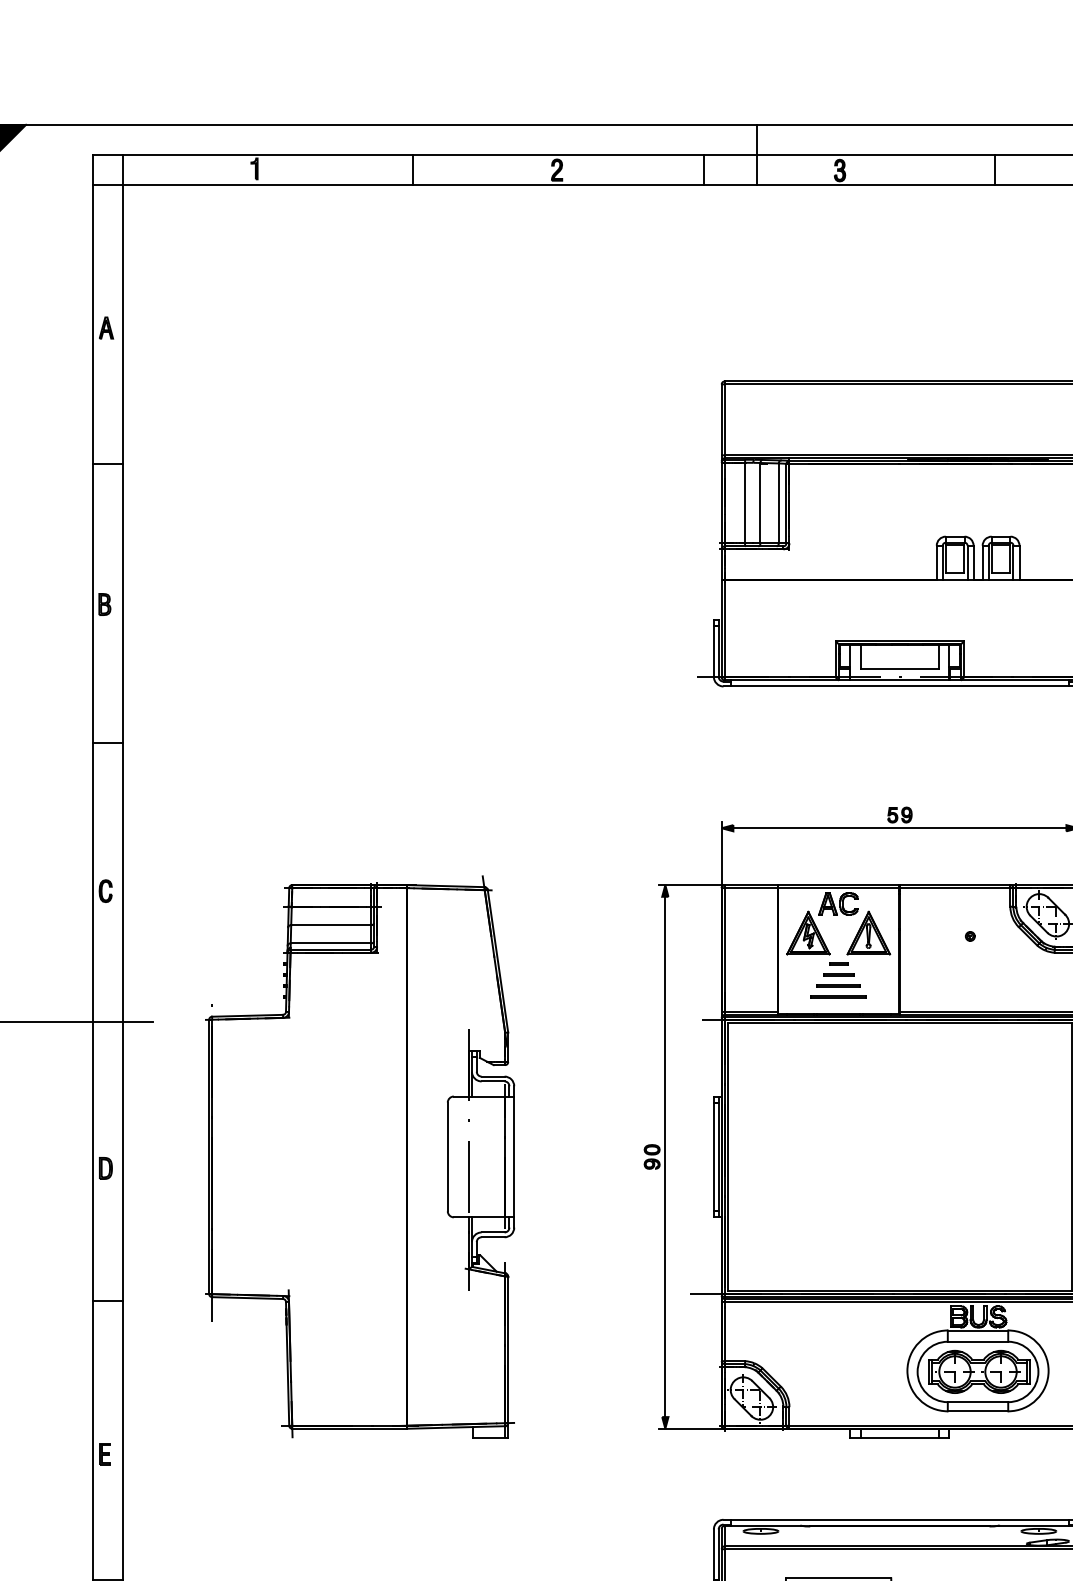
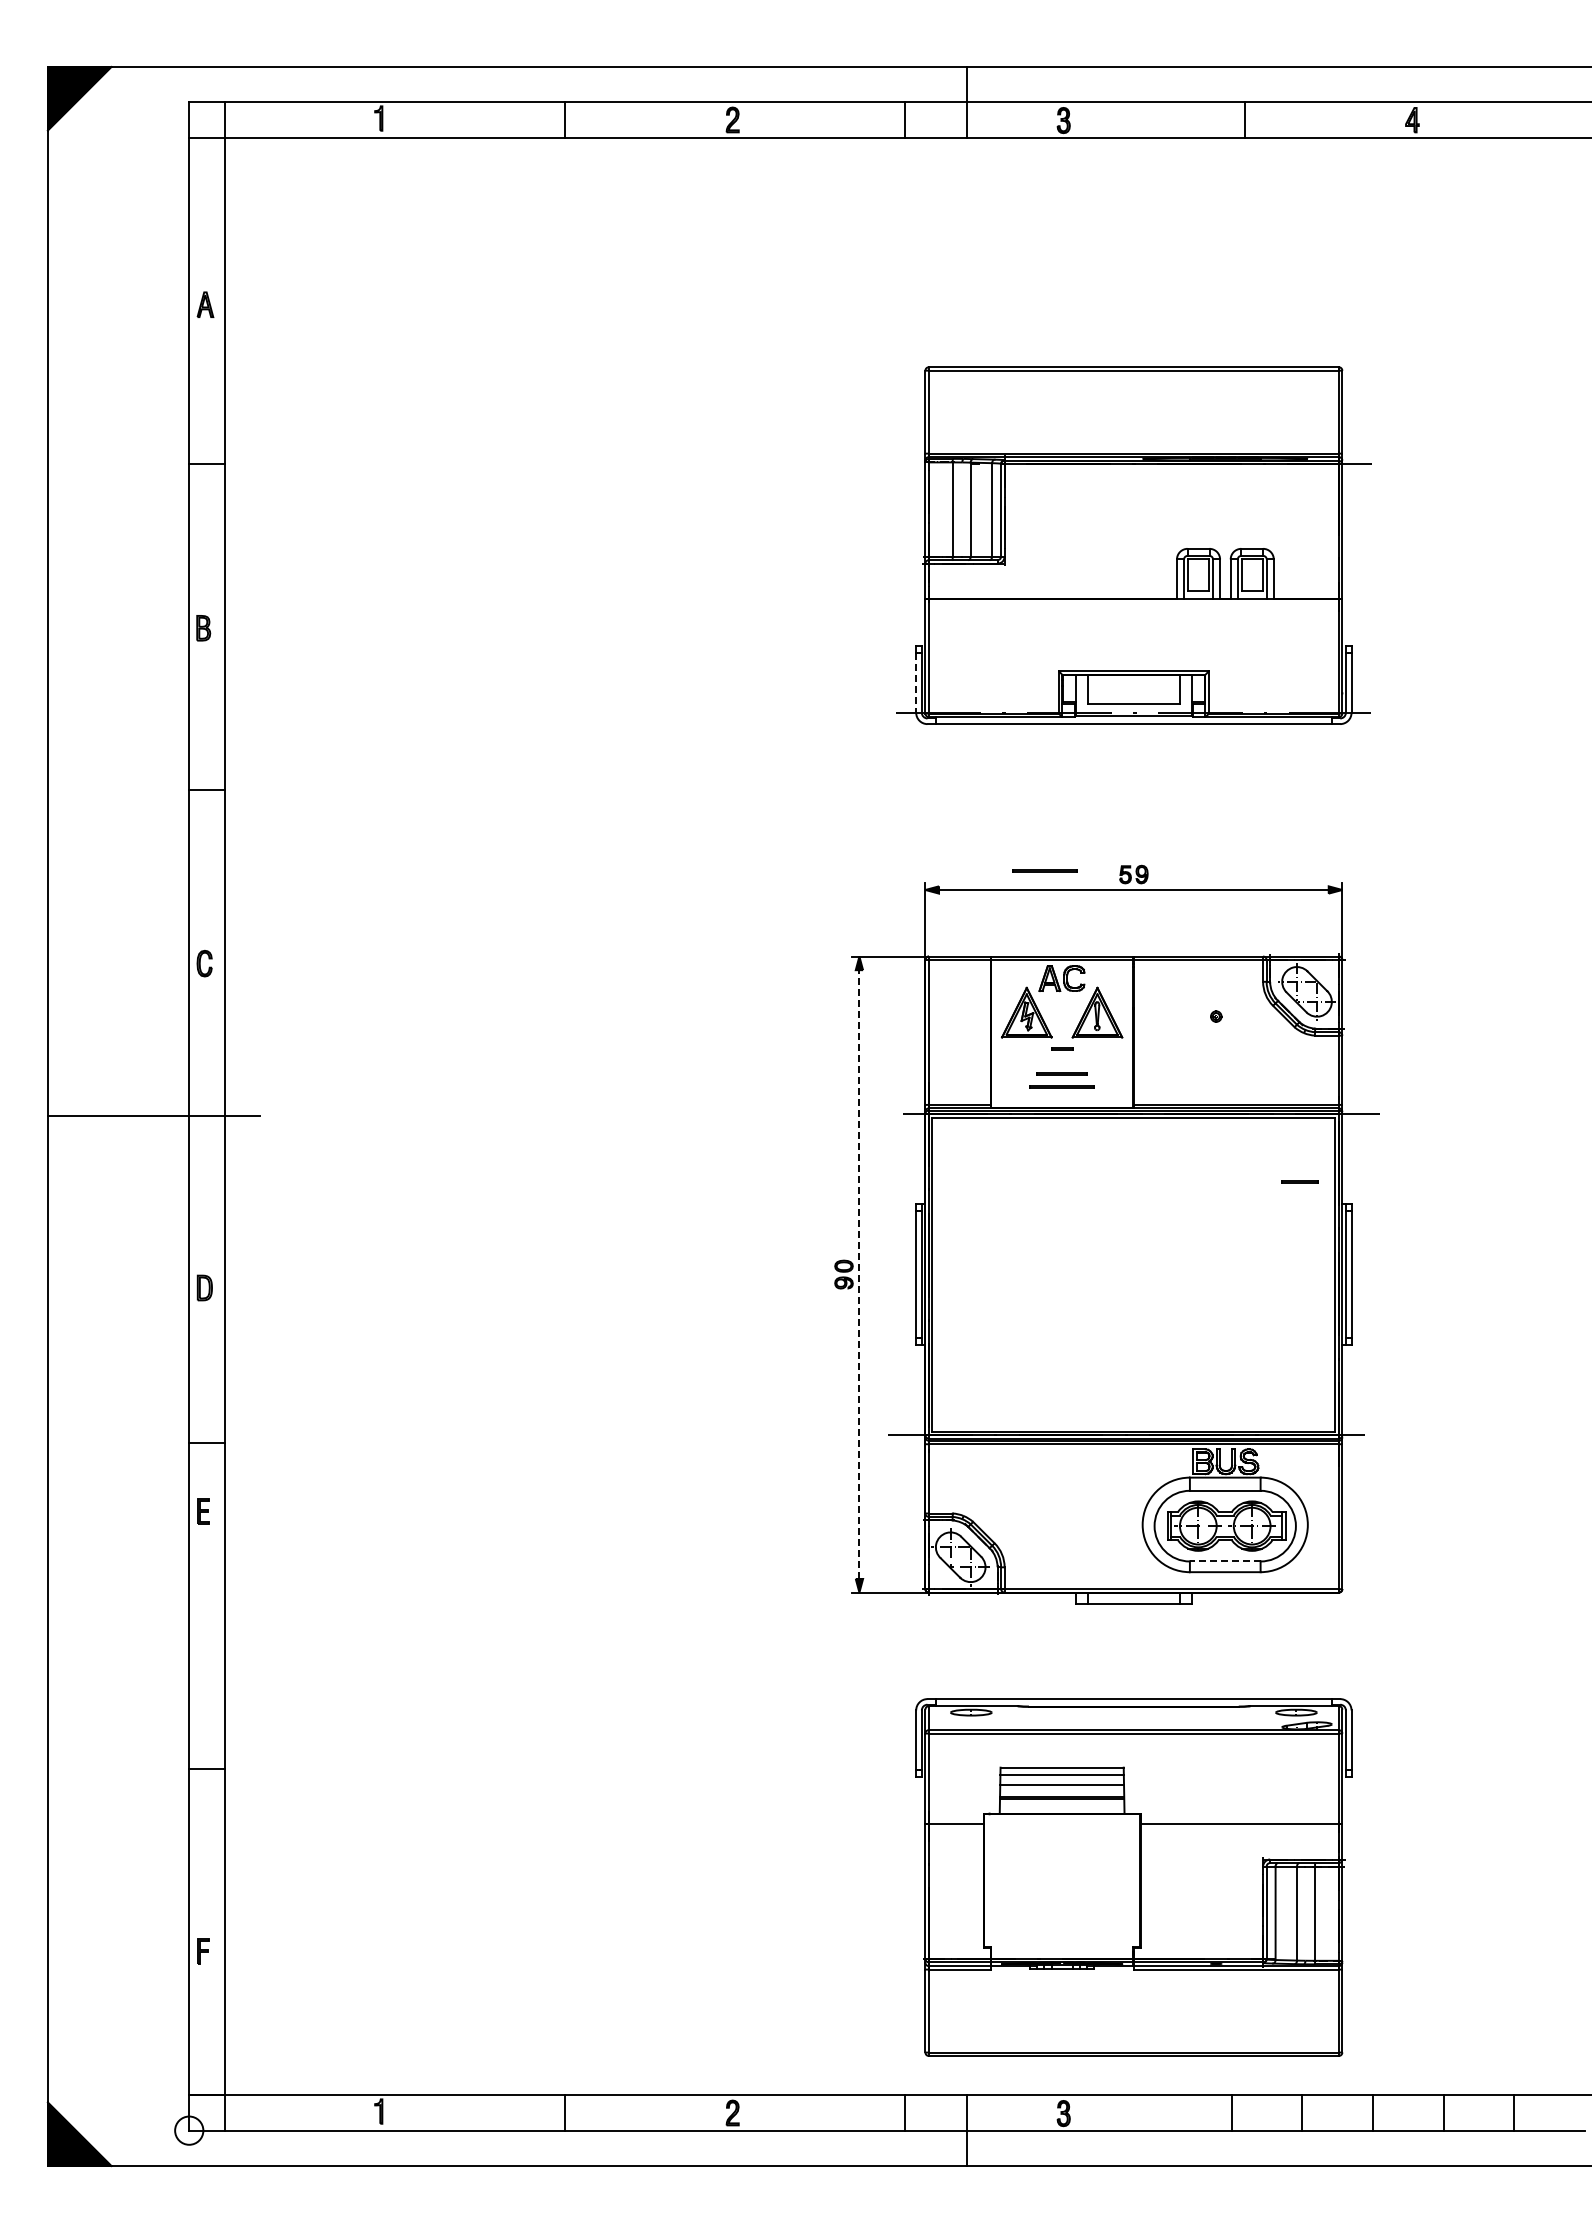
line: (714, 651) -> (916, 683), solid -> dashed
line: (823, 811) -> (1044, 870), added
line: (838, 974) -> (1299, 1181), moved
part: (359, 1156) -> (501, 1274), removed
line: (665, 1156) -> (859, 1274), solid -> dashed
line: (977, 1402) -> (1224, 1561), solid -> dashed
part: (104, 1454) -> (203, 1511), moved

